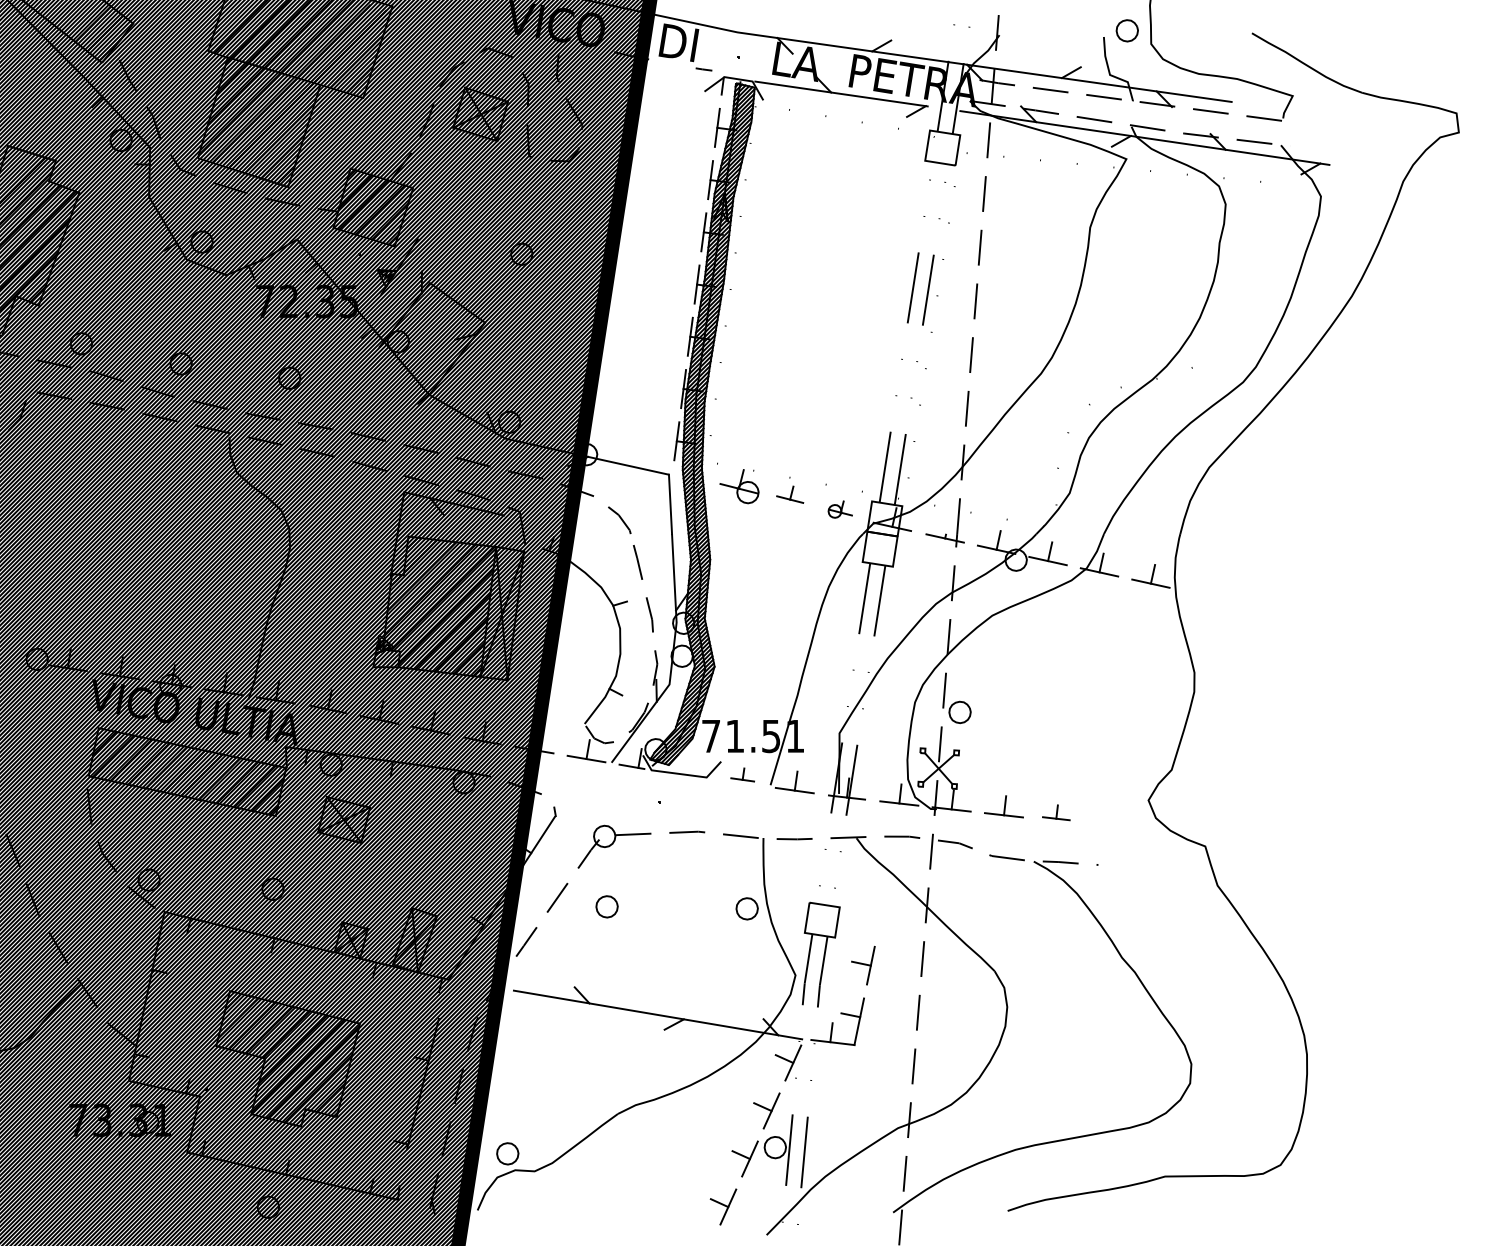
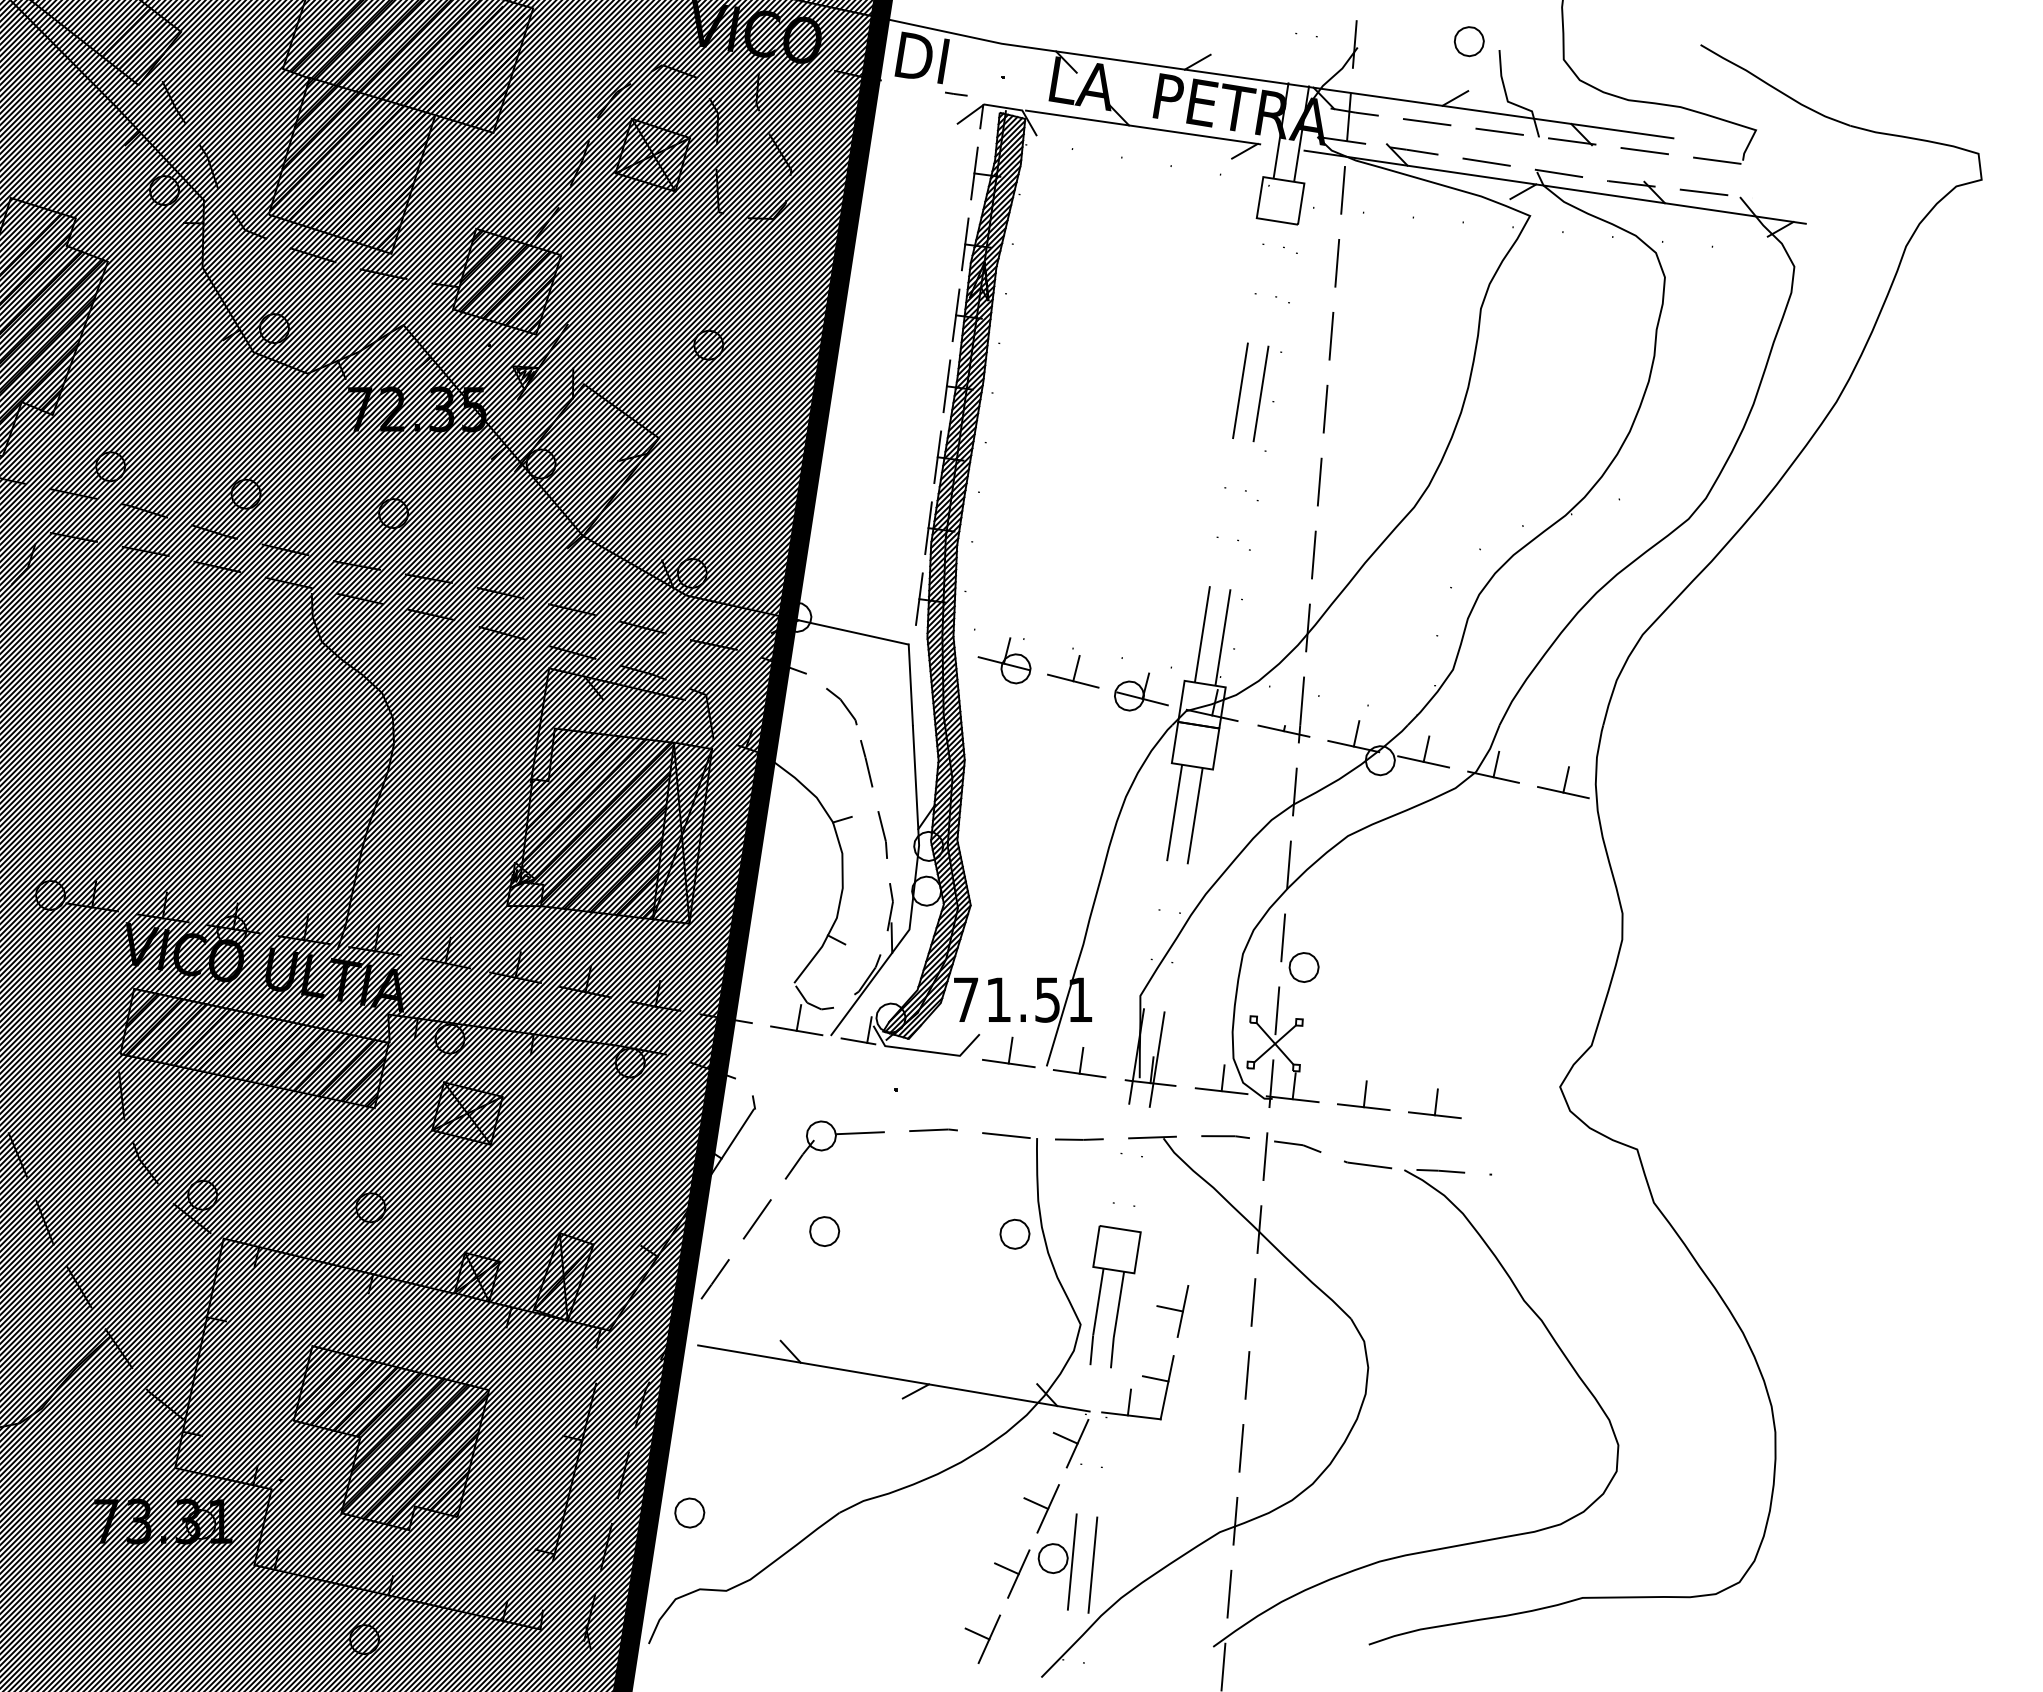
part: (1126, 30) -> (1468, 41), moved
part: (790, 494) -> (1073, 671), size x1.43
part: (840, 509) -> (1141, 691), size x1.67
part: (742, 775) -> (1008, 1052), size x1.67
part: (1056, 812) -> (1434, 1103), size x1.43
part: (507, 1153) -> (689, 1512), moved

